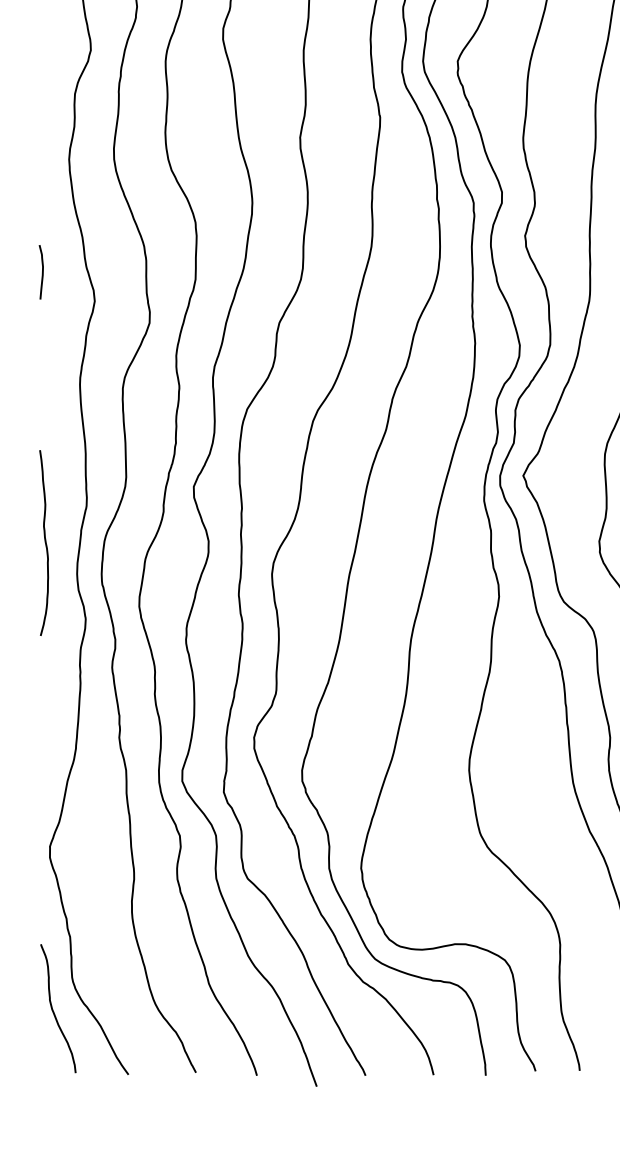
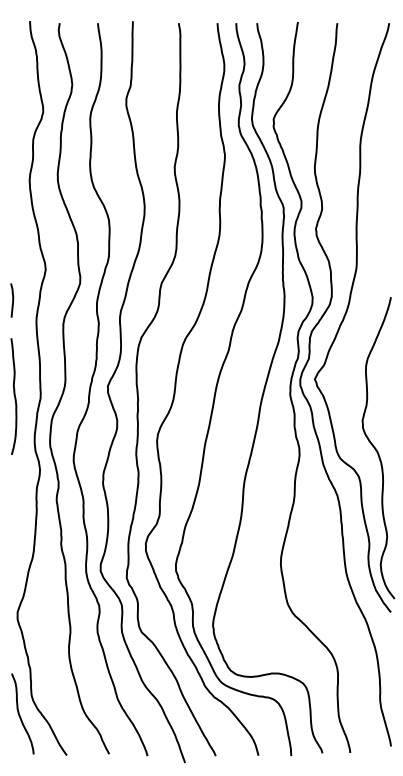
curve: (41, 272) -> (12, 300), moved
curve: (43, 541) -> (13, 395), moved

